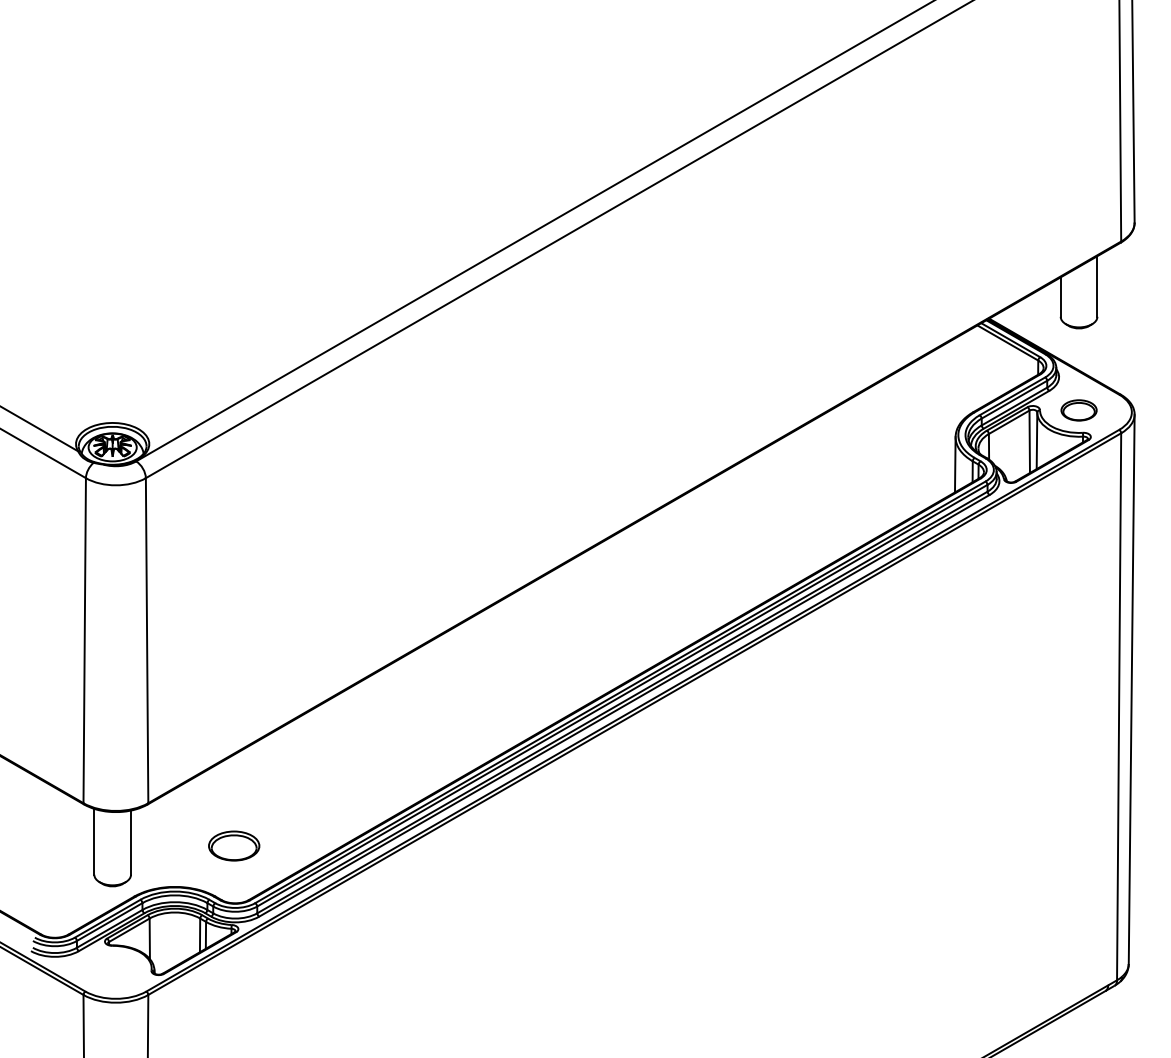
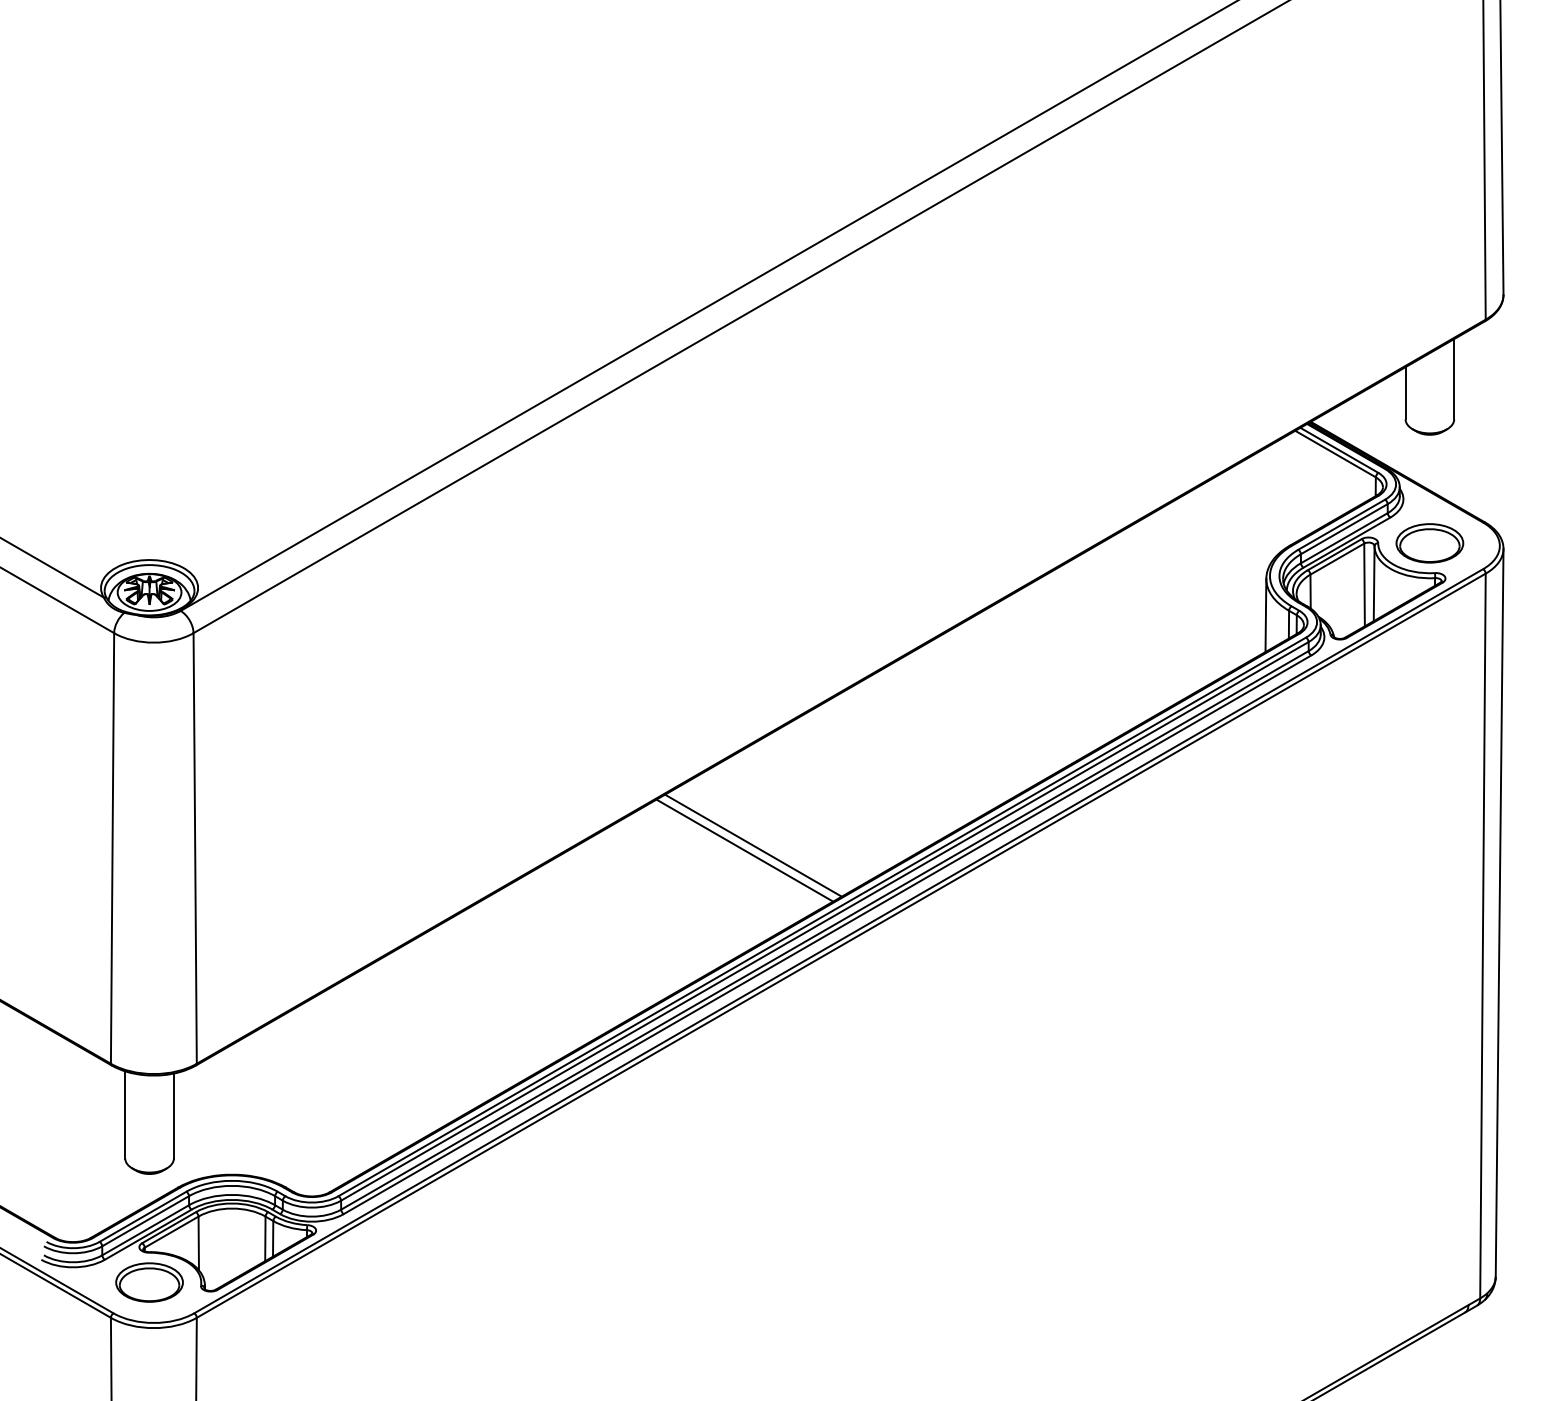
part: (1078, 410) -> (1429, 543), size x1.43
line: (568, 638) -> (753, 845), added
line: (561, 642) -> (744, 850), added
part: (234, 846) -> (149, 1282), moved

